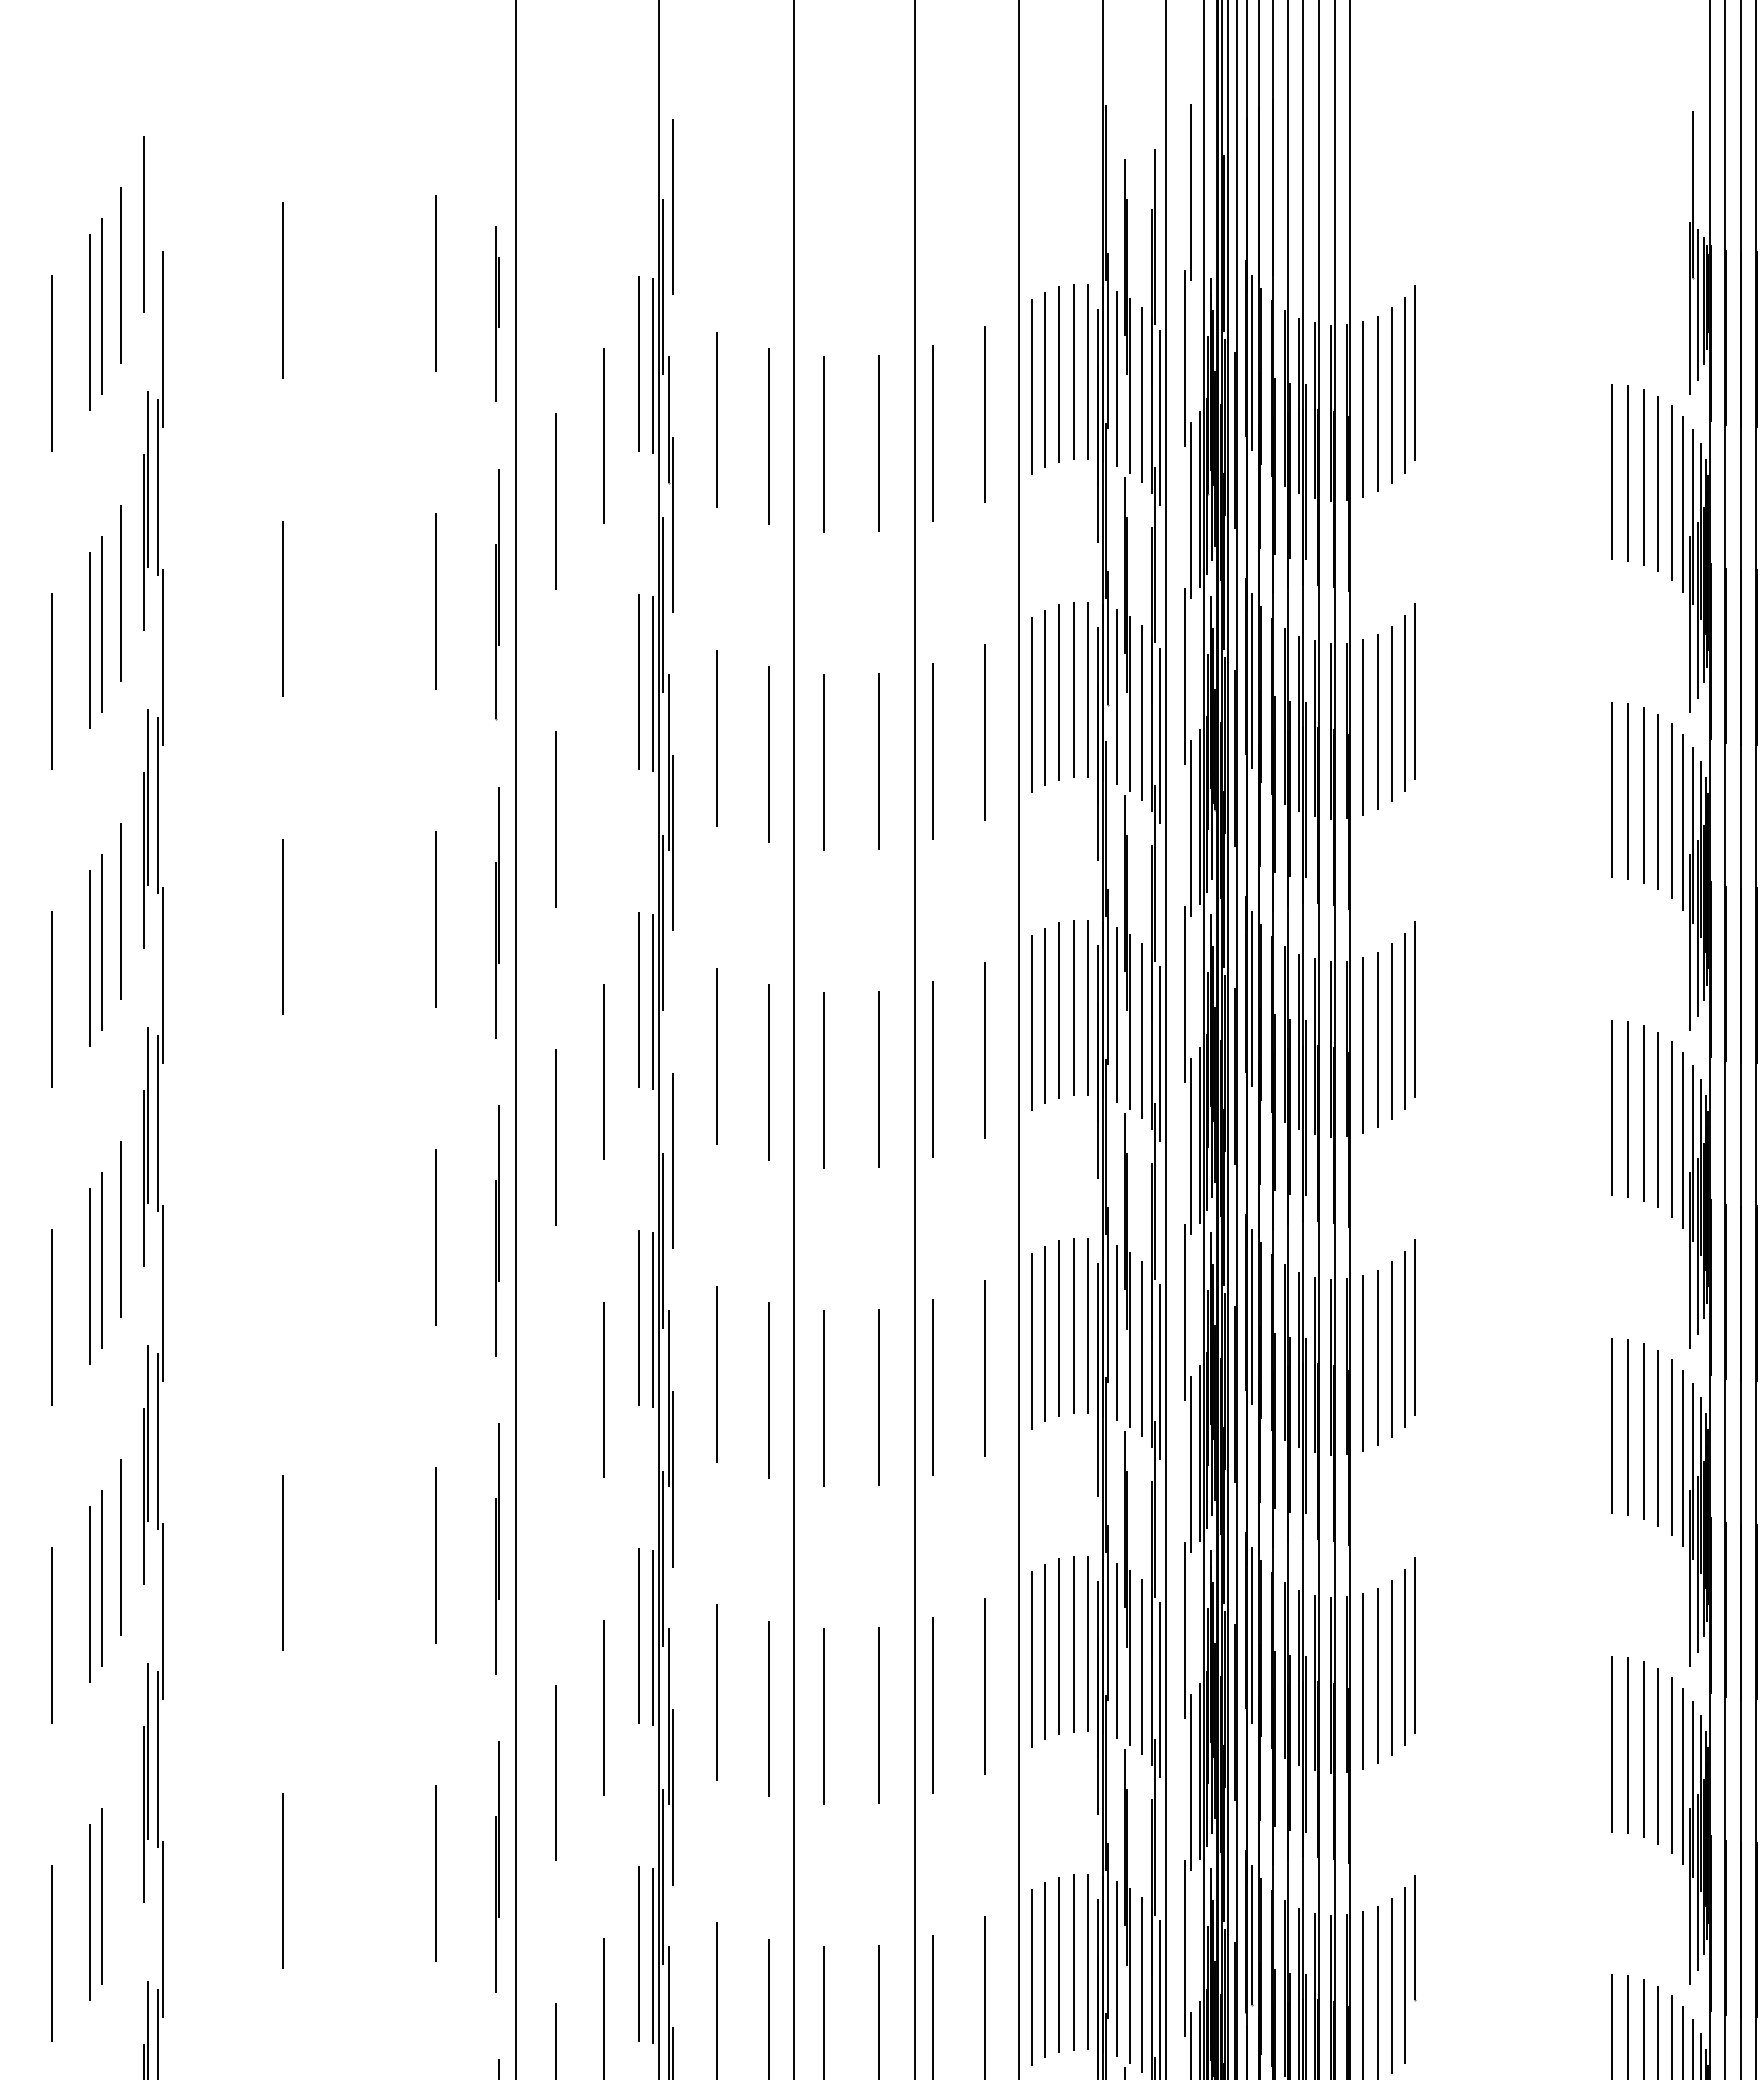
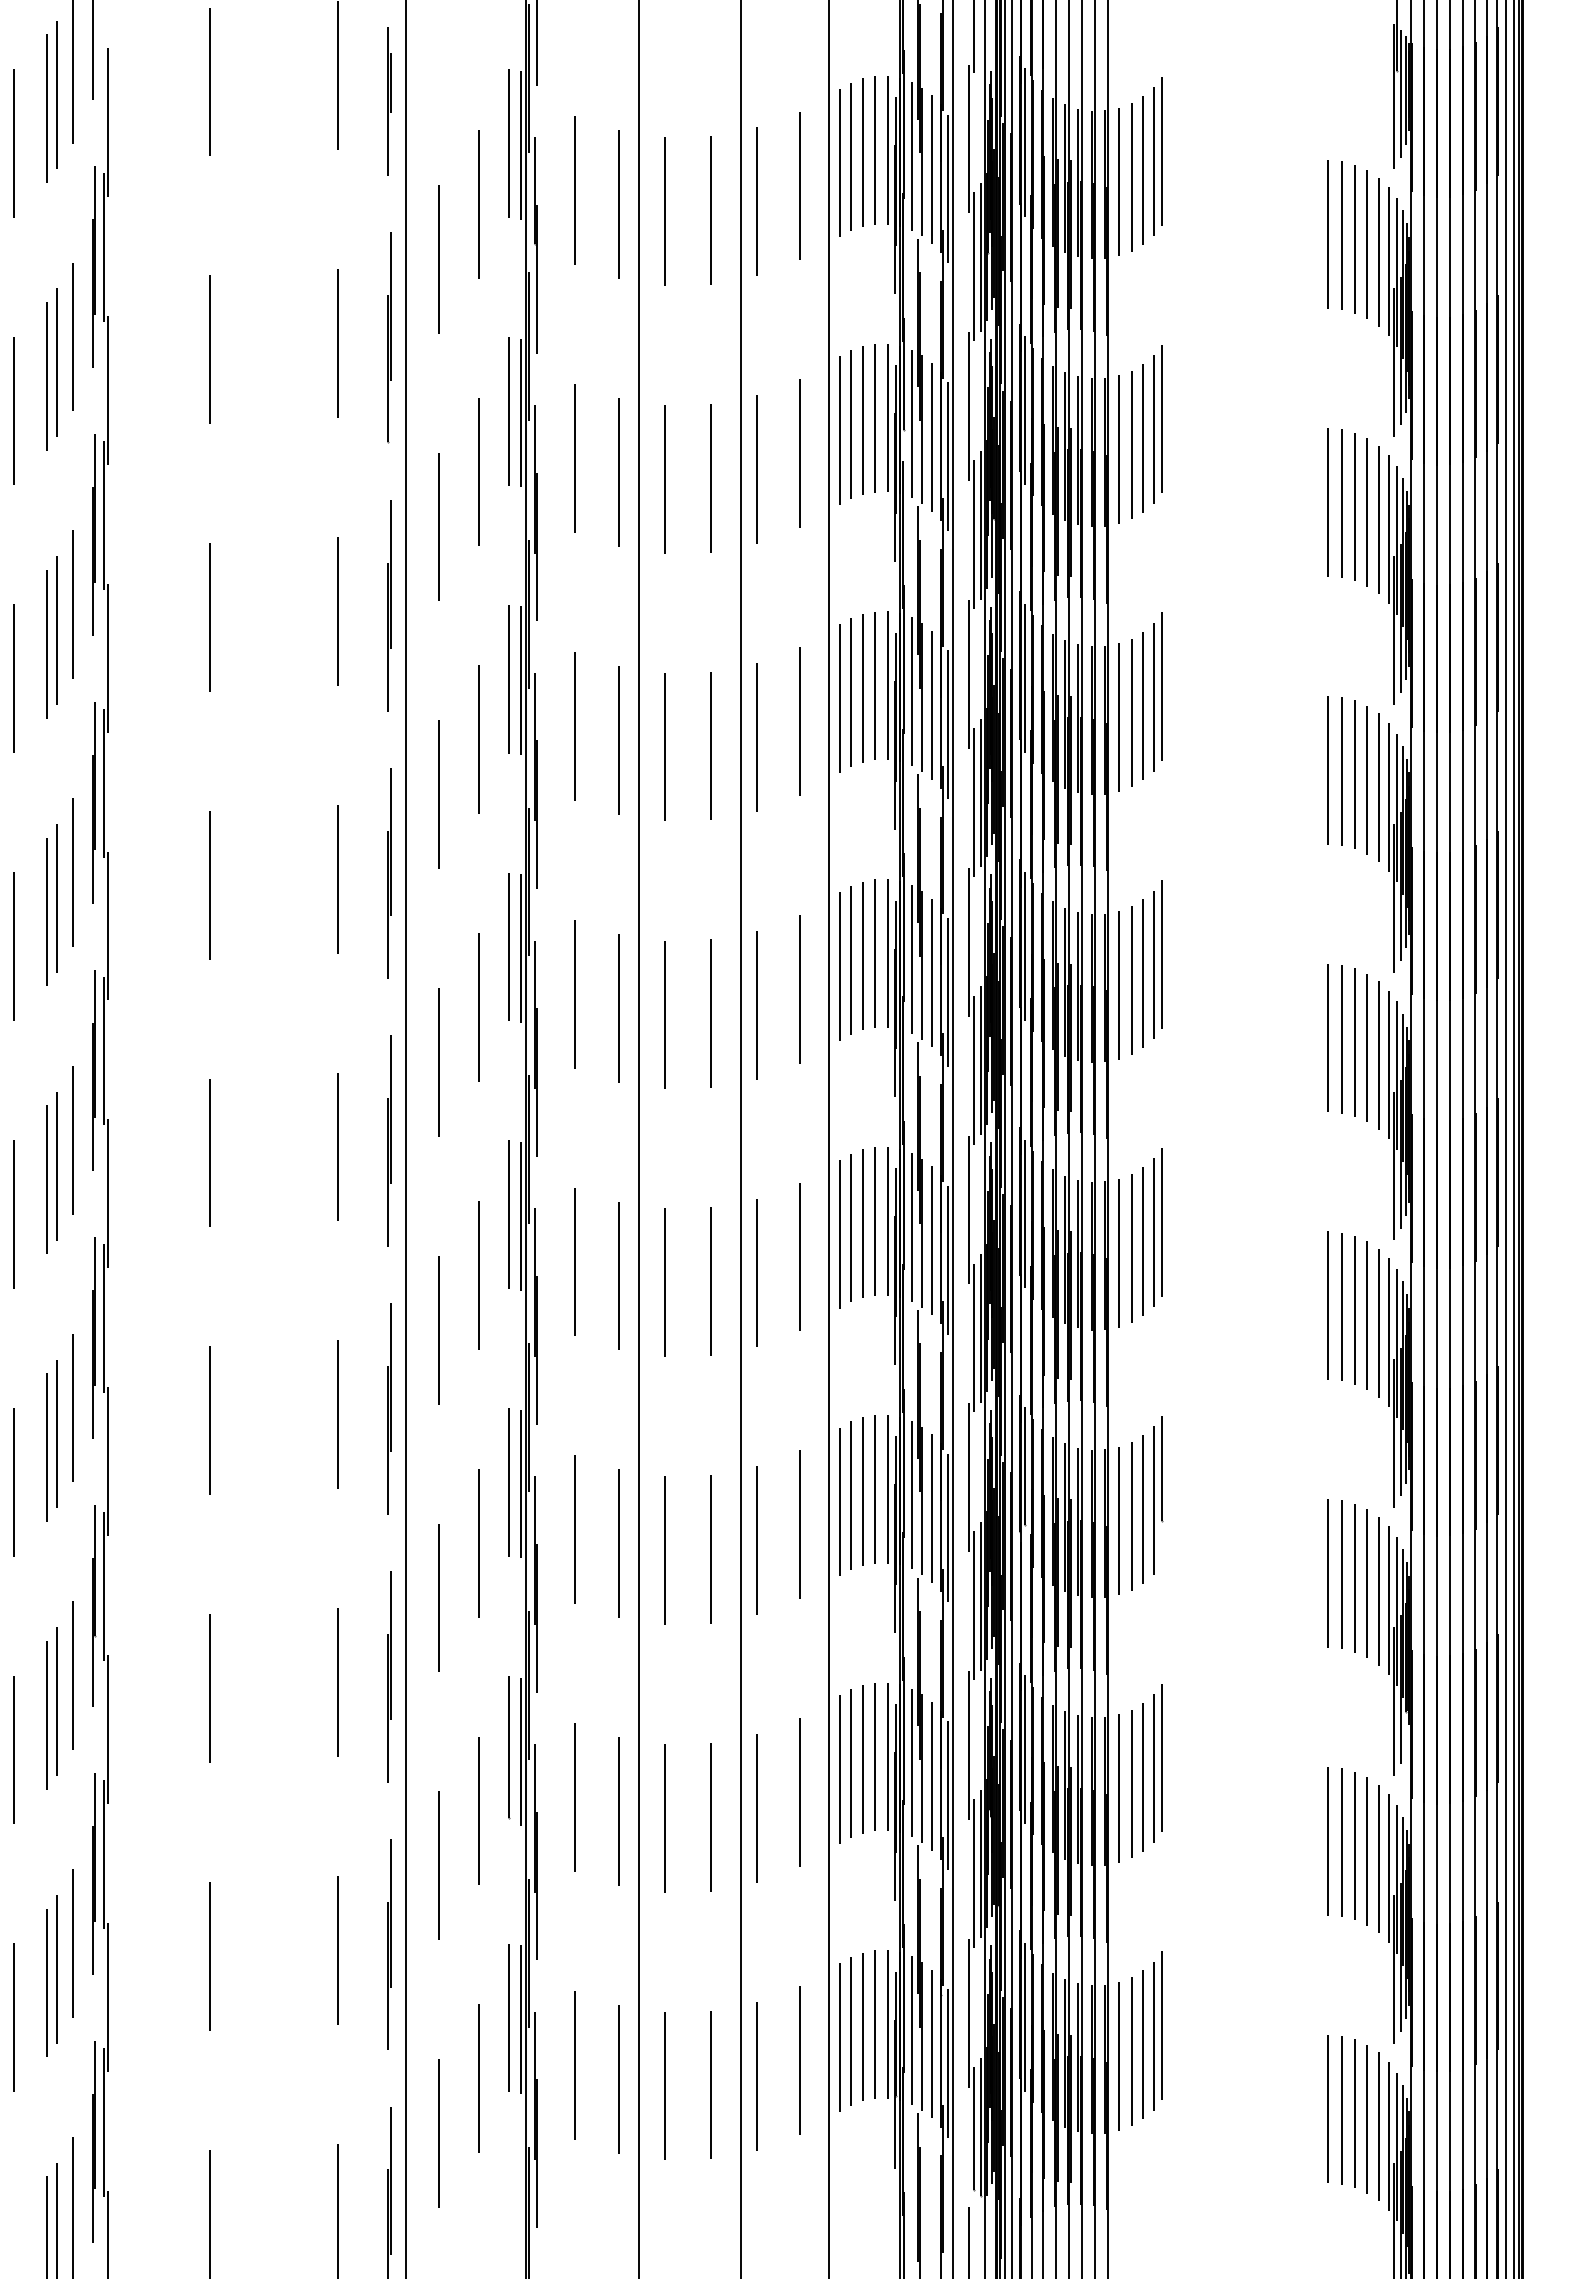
line: (603, 753) -> (479, 471), added
line: (669, 1080) -> (534, 746), added
line: (283, 1243) -> (209, 884), added
line: (556, 1455) -> (439, 1062), added
line: (121, 1865) -> (73, 1407), added

